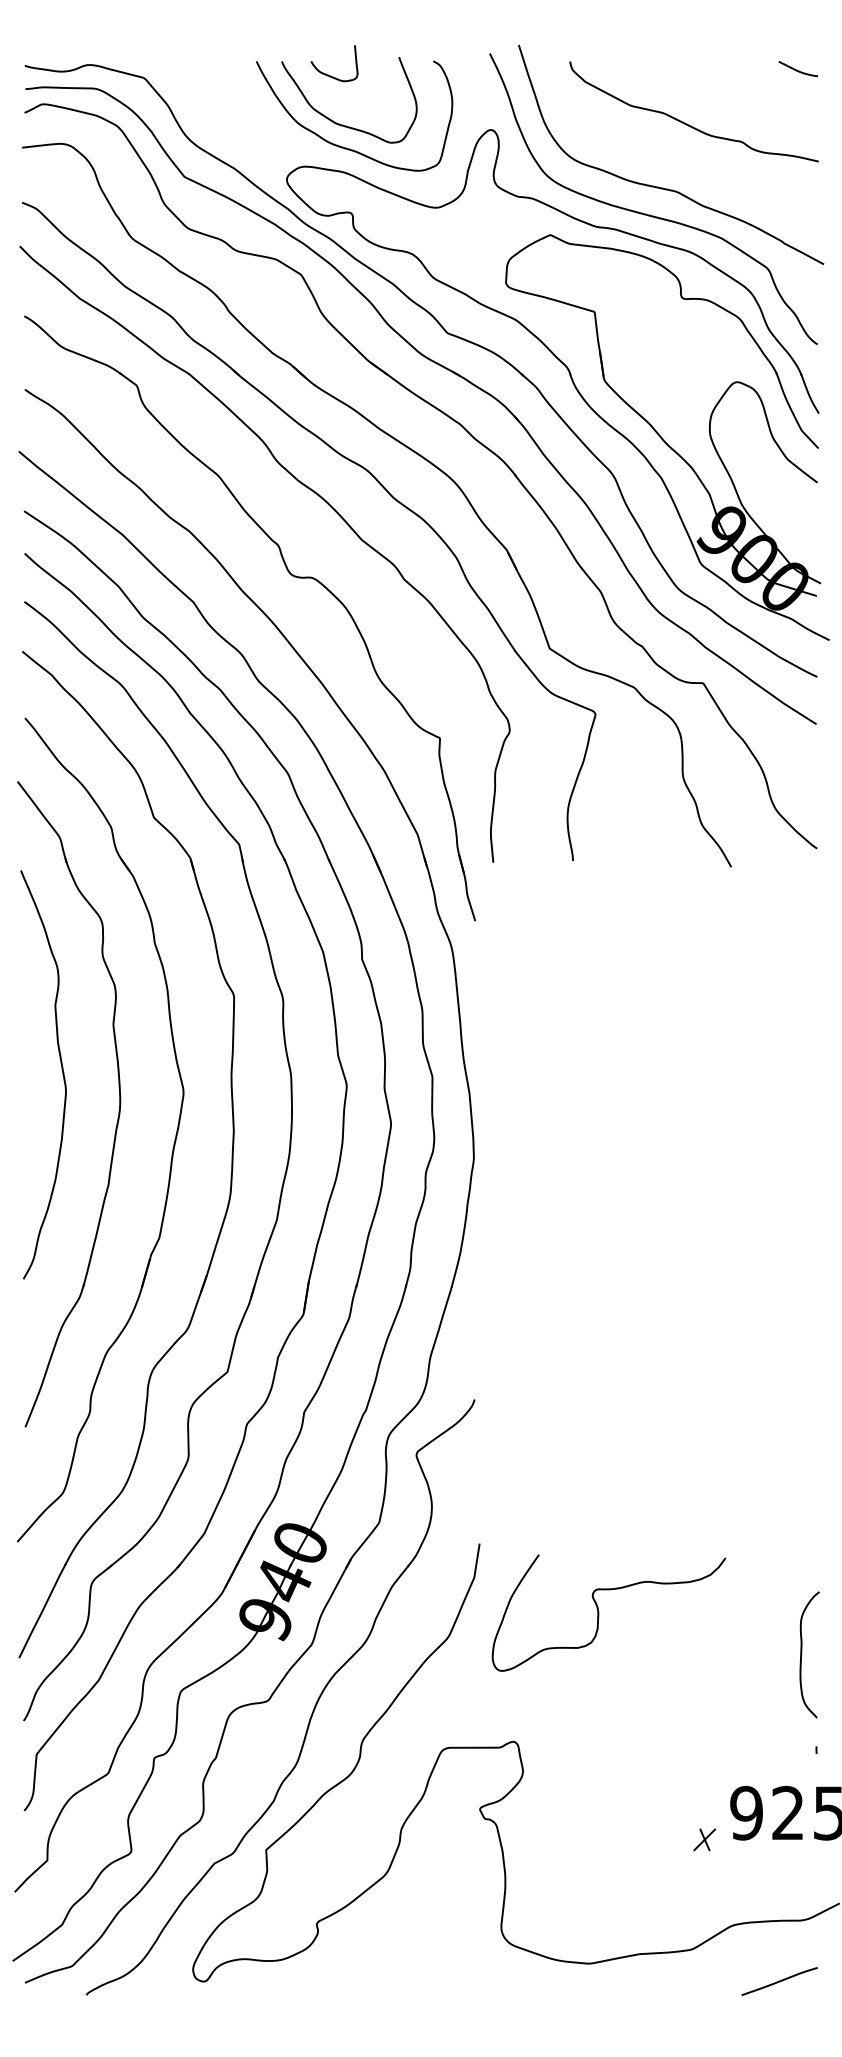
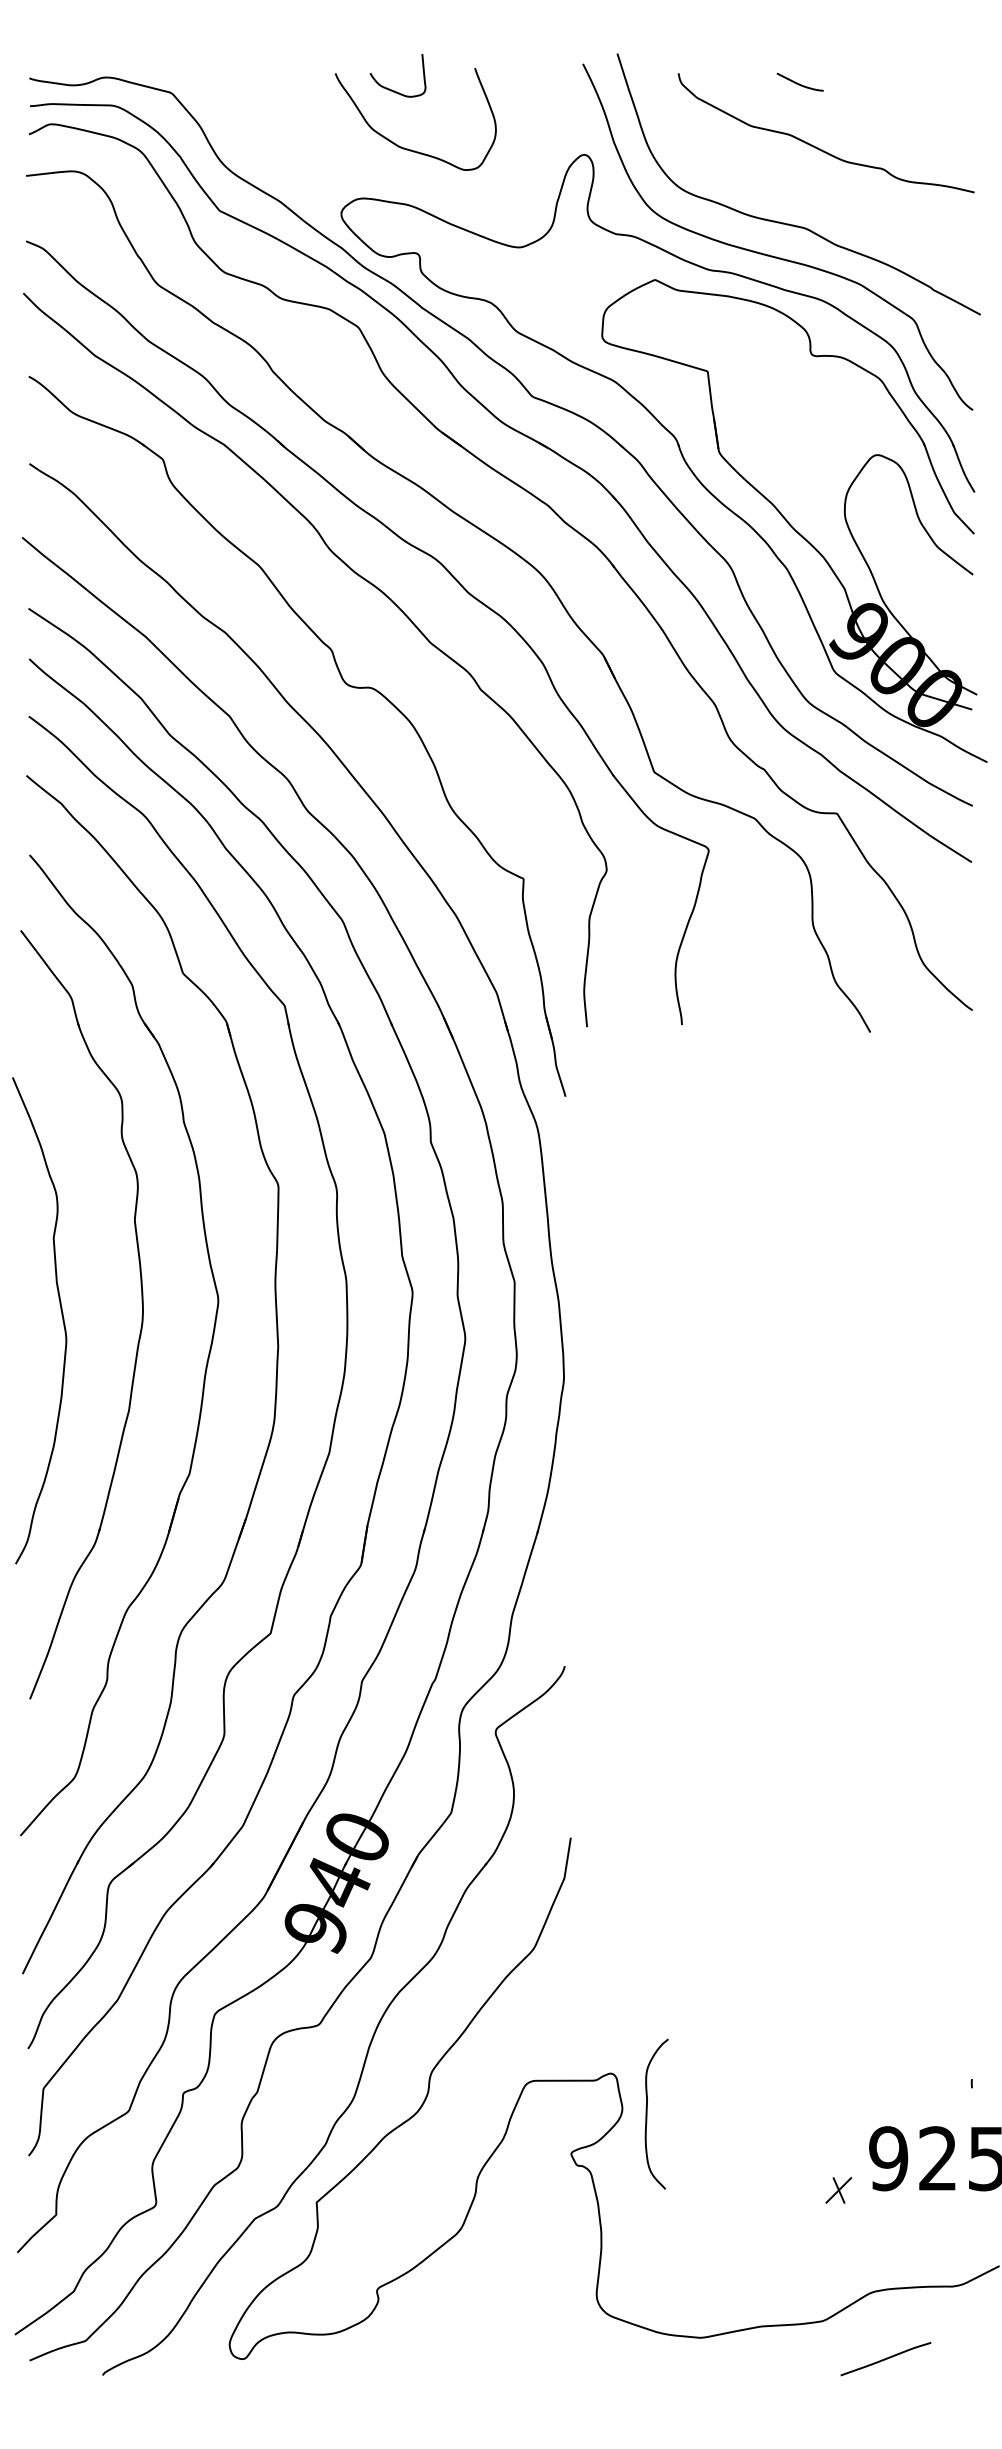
curve: (797, 70) -> (799, 83), moved
curve: (344, 147) -> (410, 175), removed
curve: (61, 1070) -> (61, 1315), moved
curve: (598, 1613) -> (712, 1920), removed
curve: (801, 1654) -> (647, 2113), moved
line: (779, 1981) -> (885, 2359), moved

